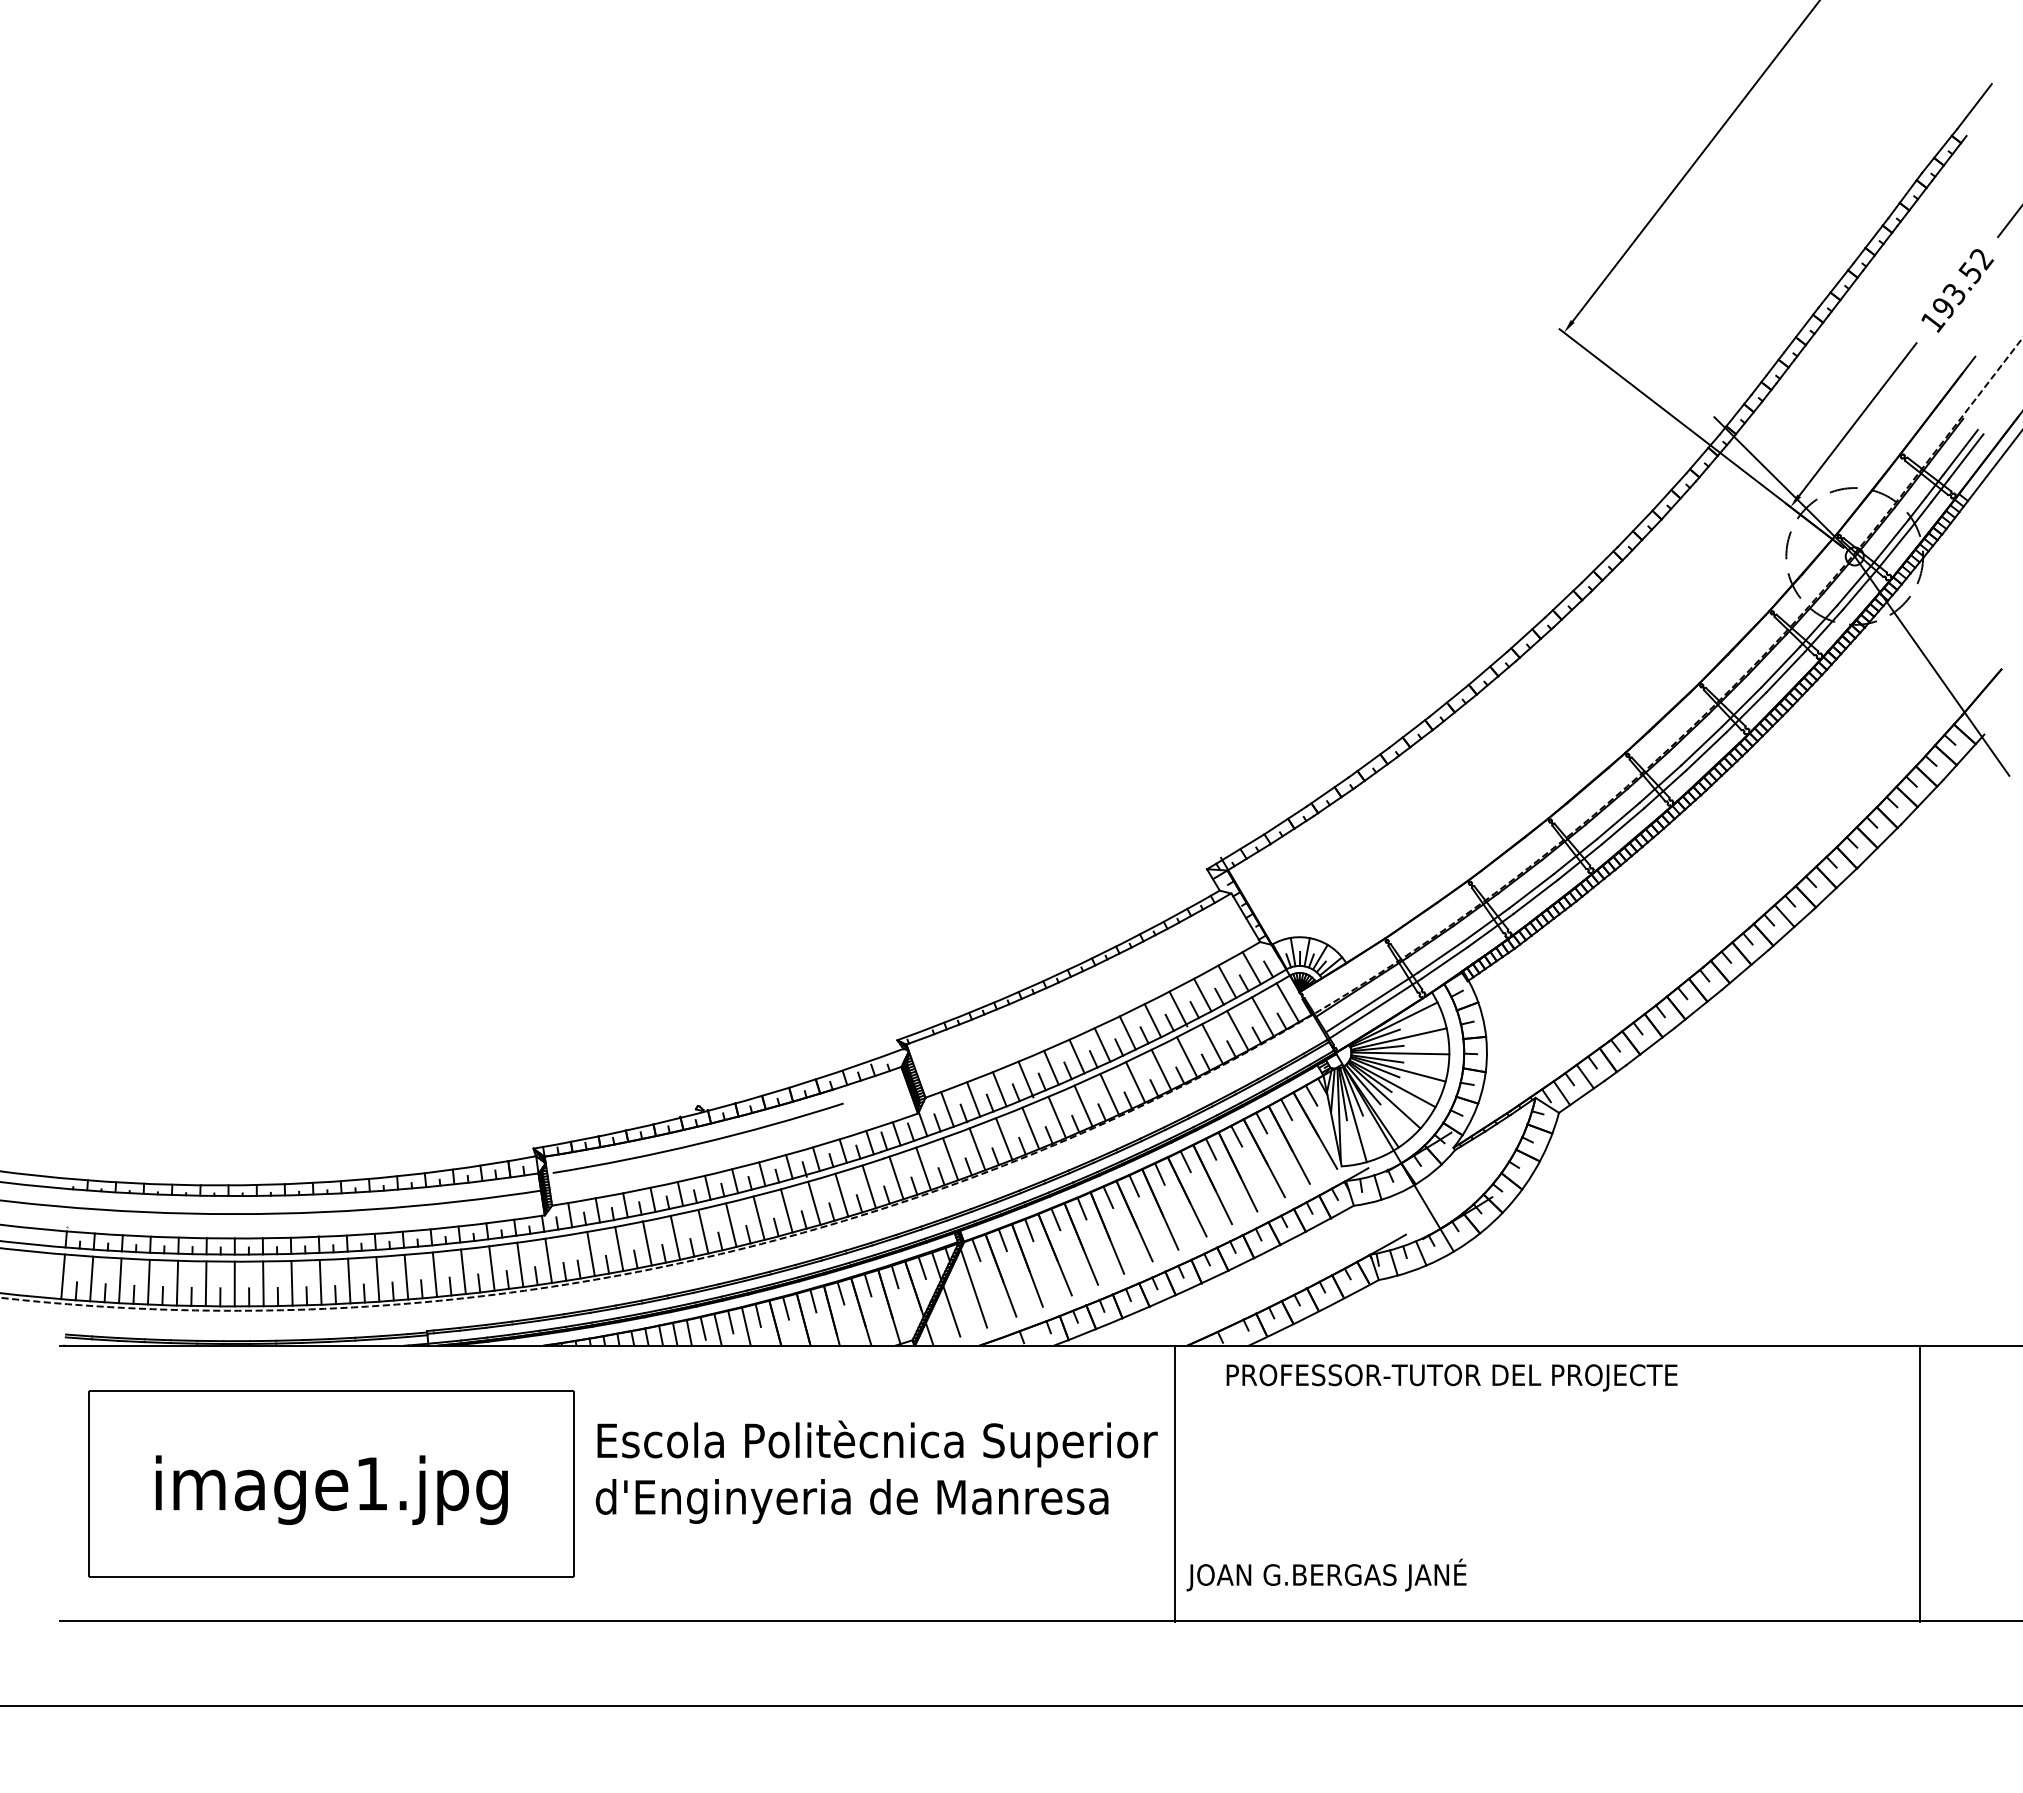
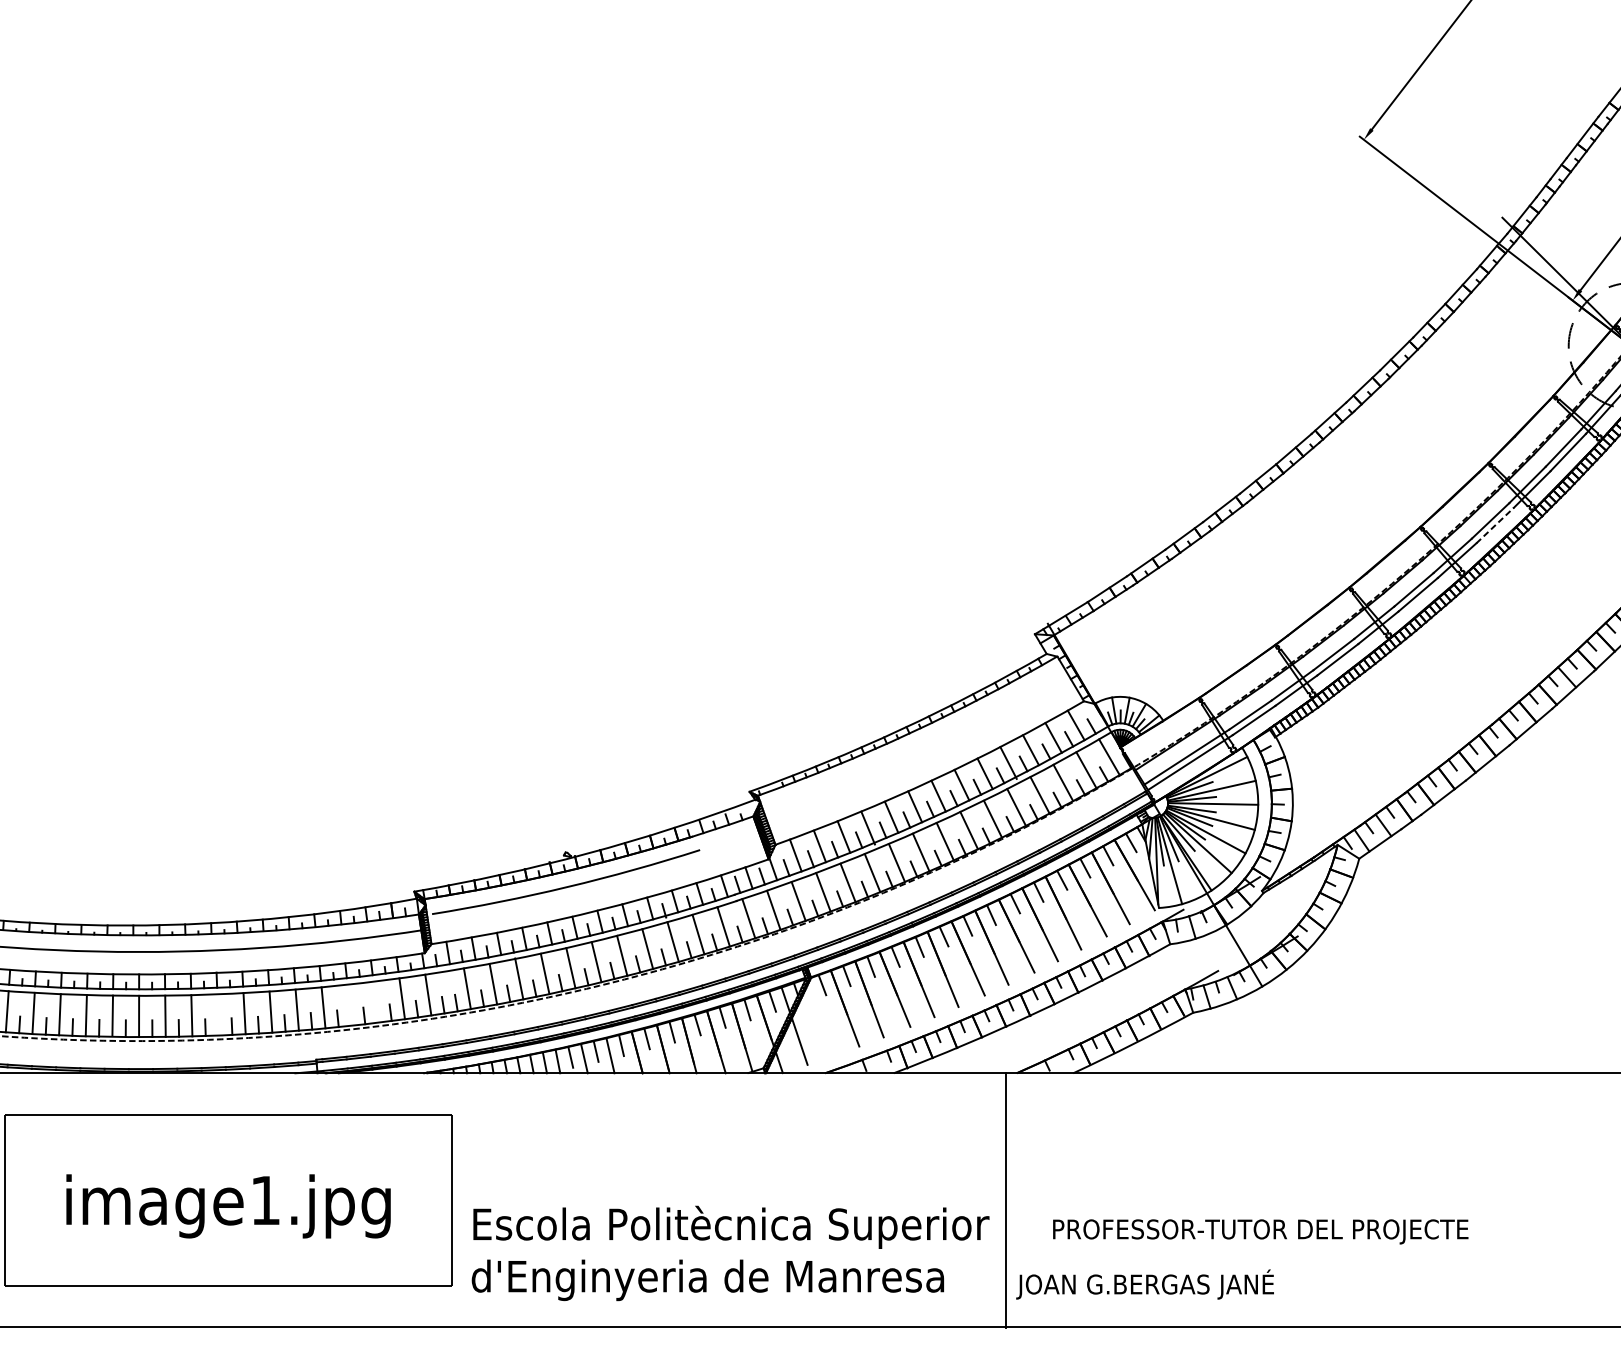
line: (1706, 751) -> (1495, 525), solid -> dashed
line: (491, 1268) -> (375, 1002), removed
line: (463, 1271) -> (349, 1004), removed
line: (320, 1282) -> (218, 1015), removed
line: (973, 1288) -> (819, 1020), removed
text: (1451, 1377) -> (1260, 1231), moved
text: (876, 1471) -> (730, 1252), moved

